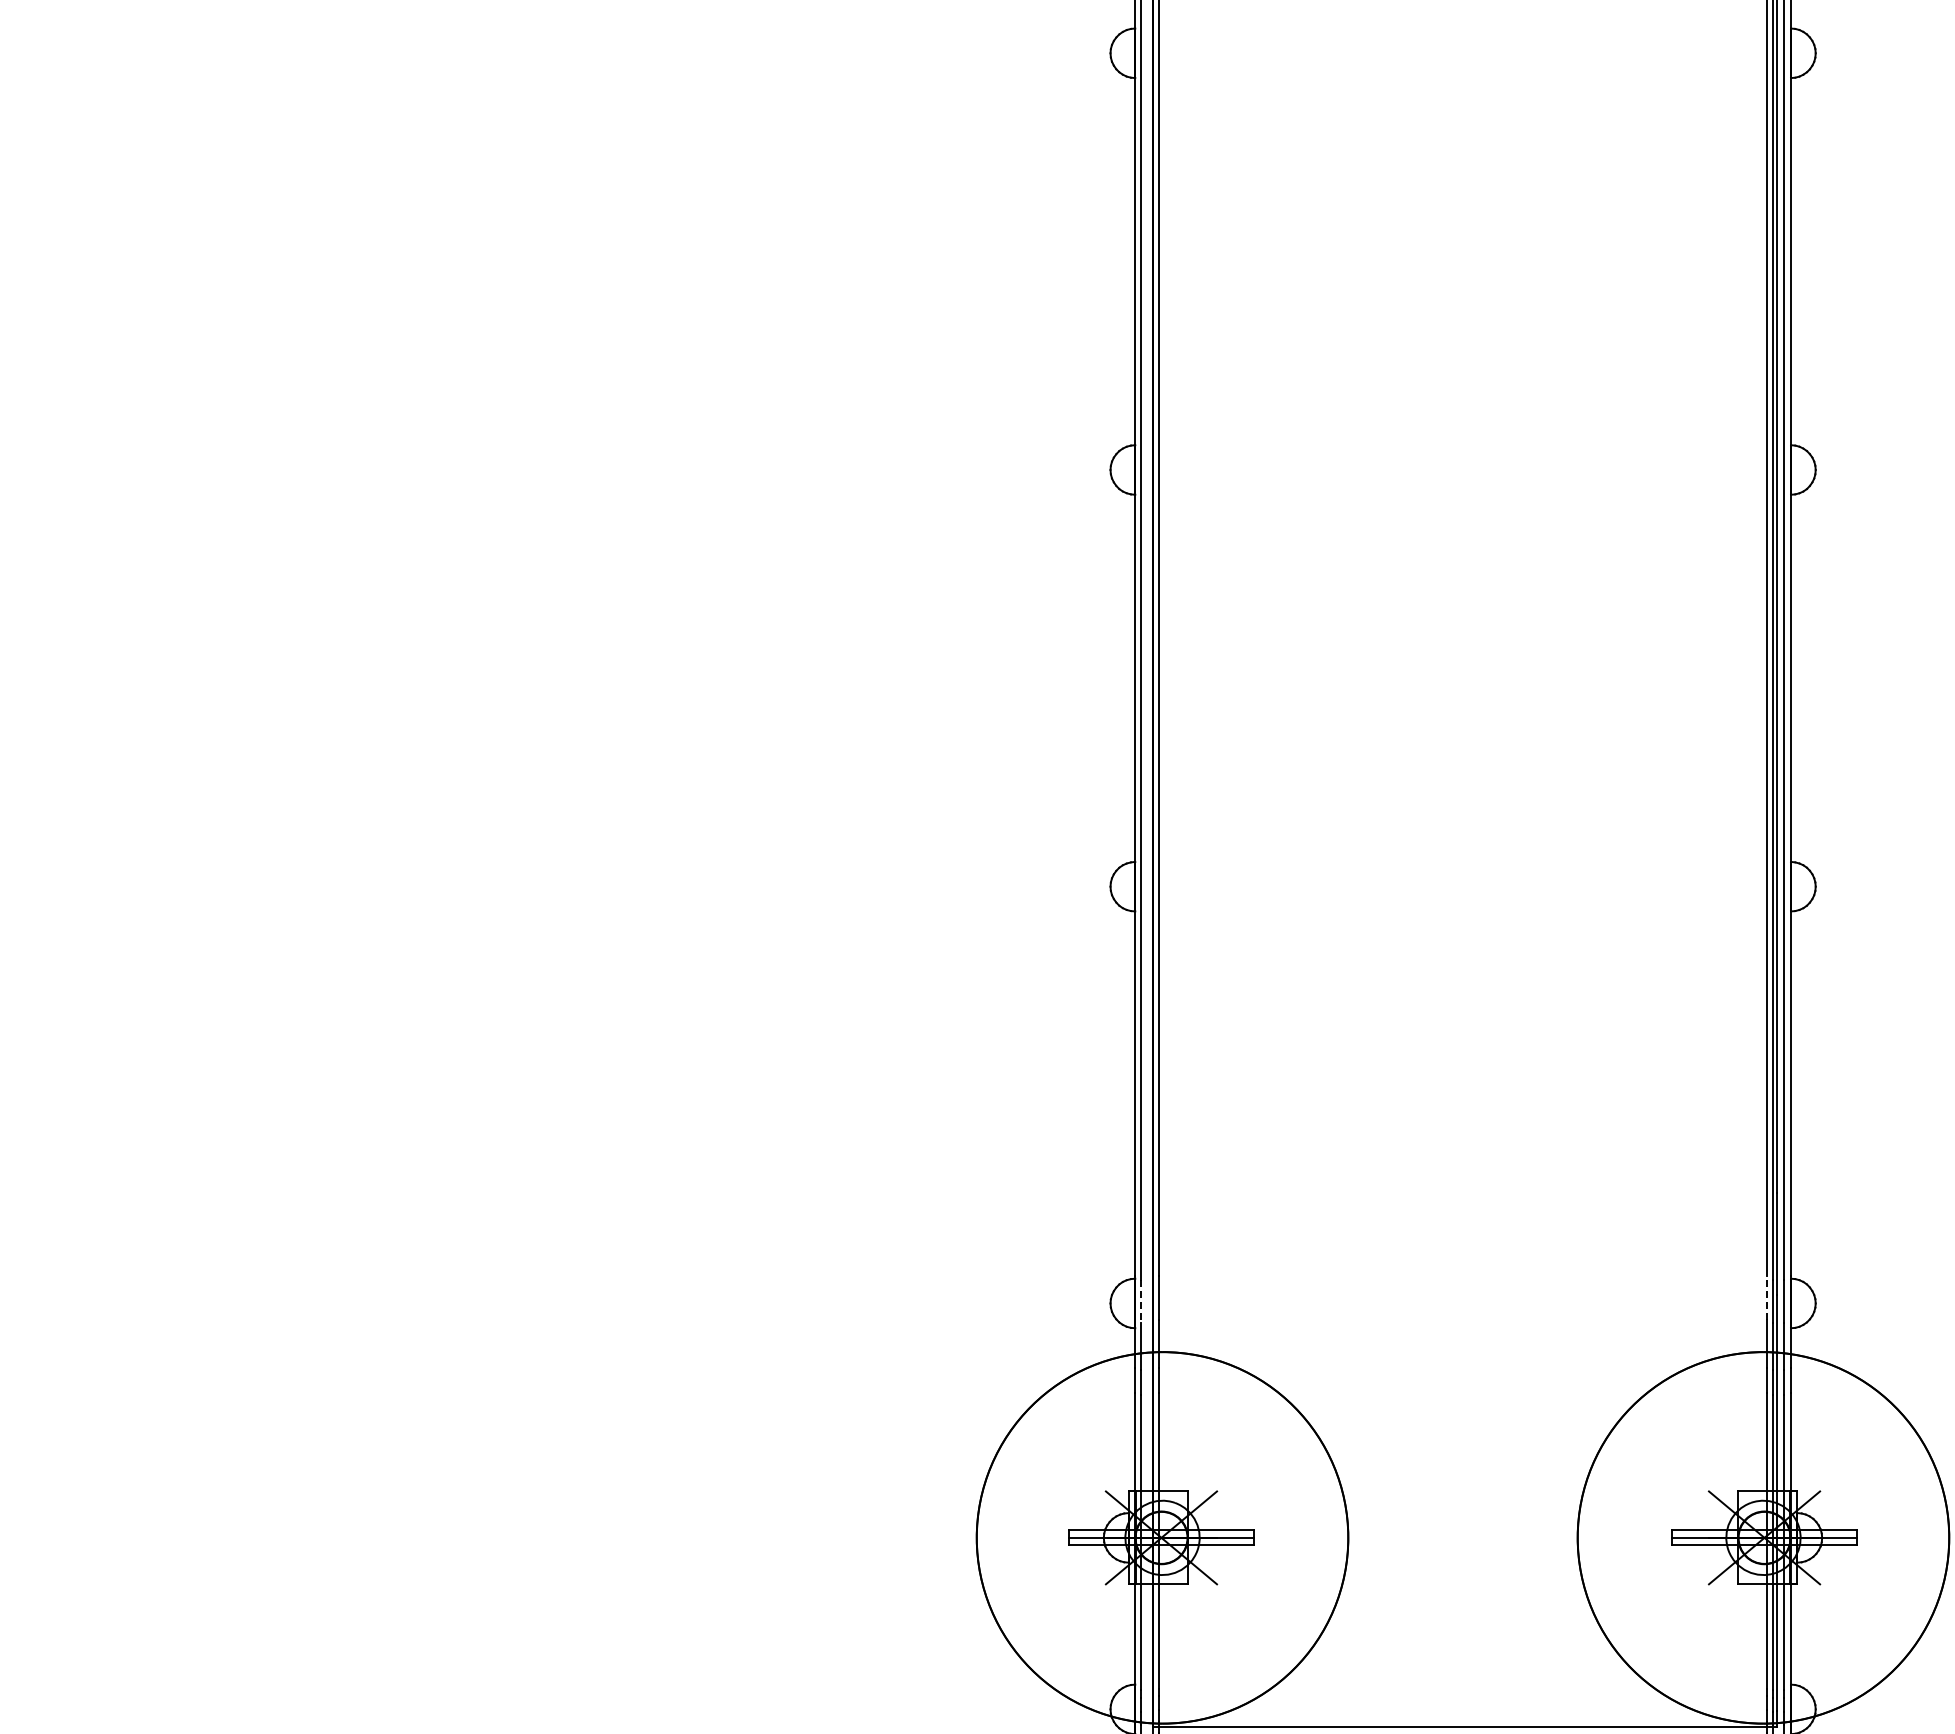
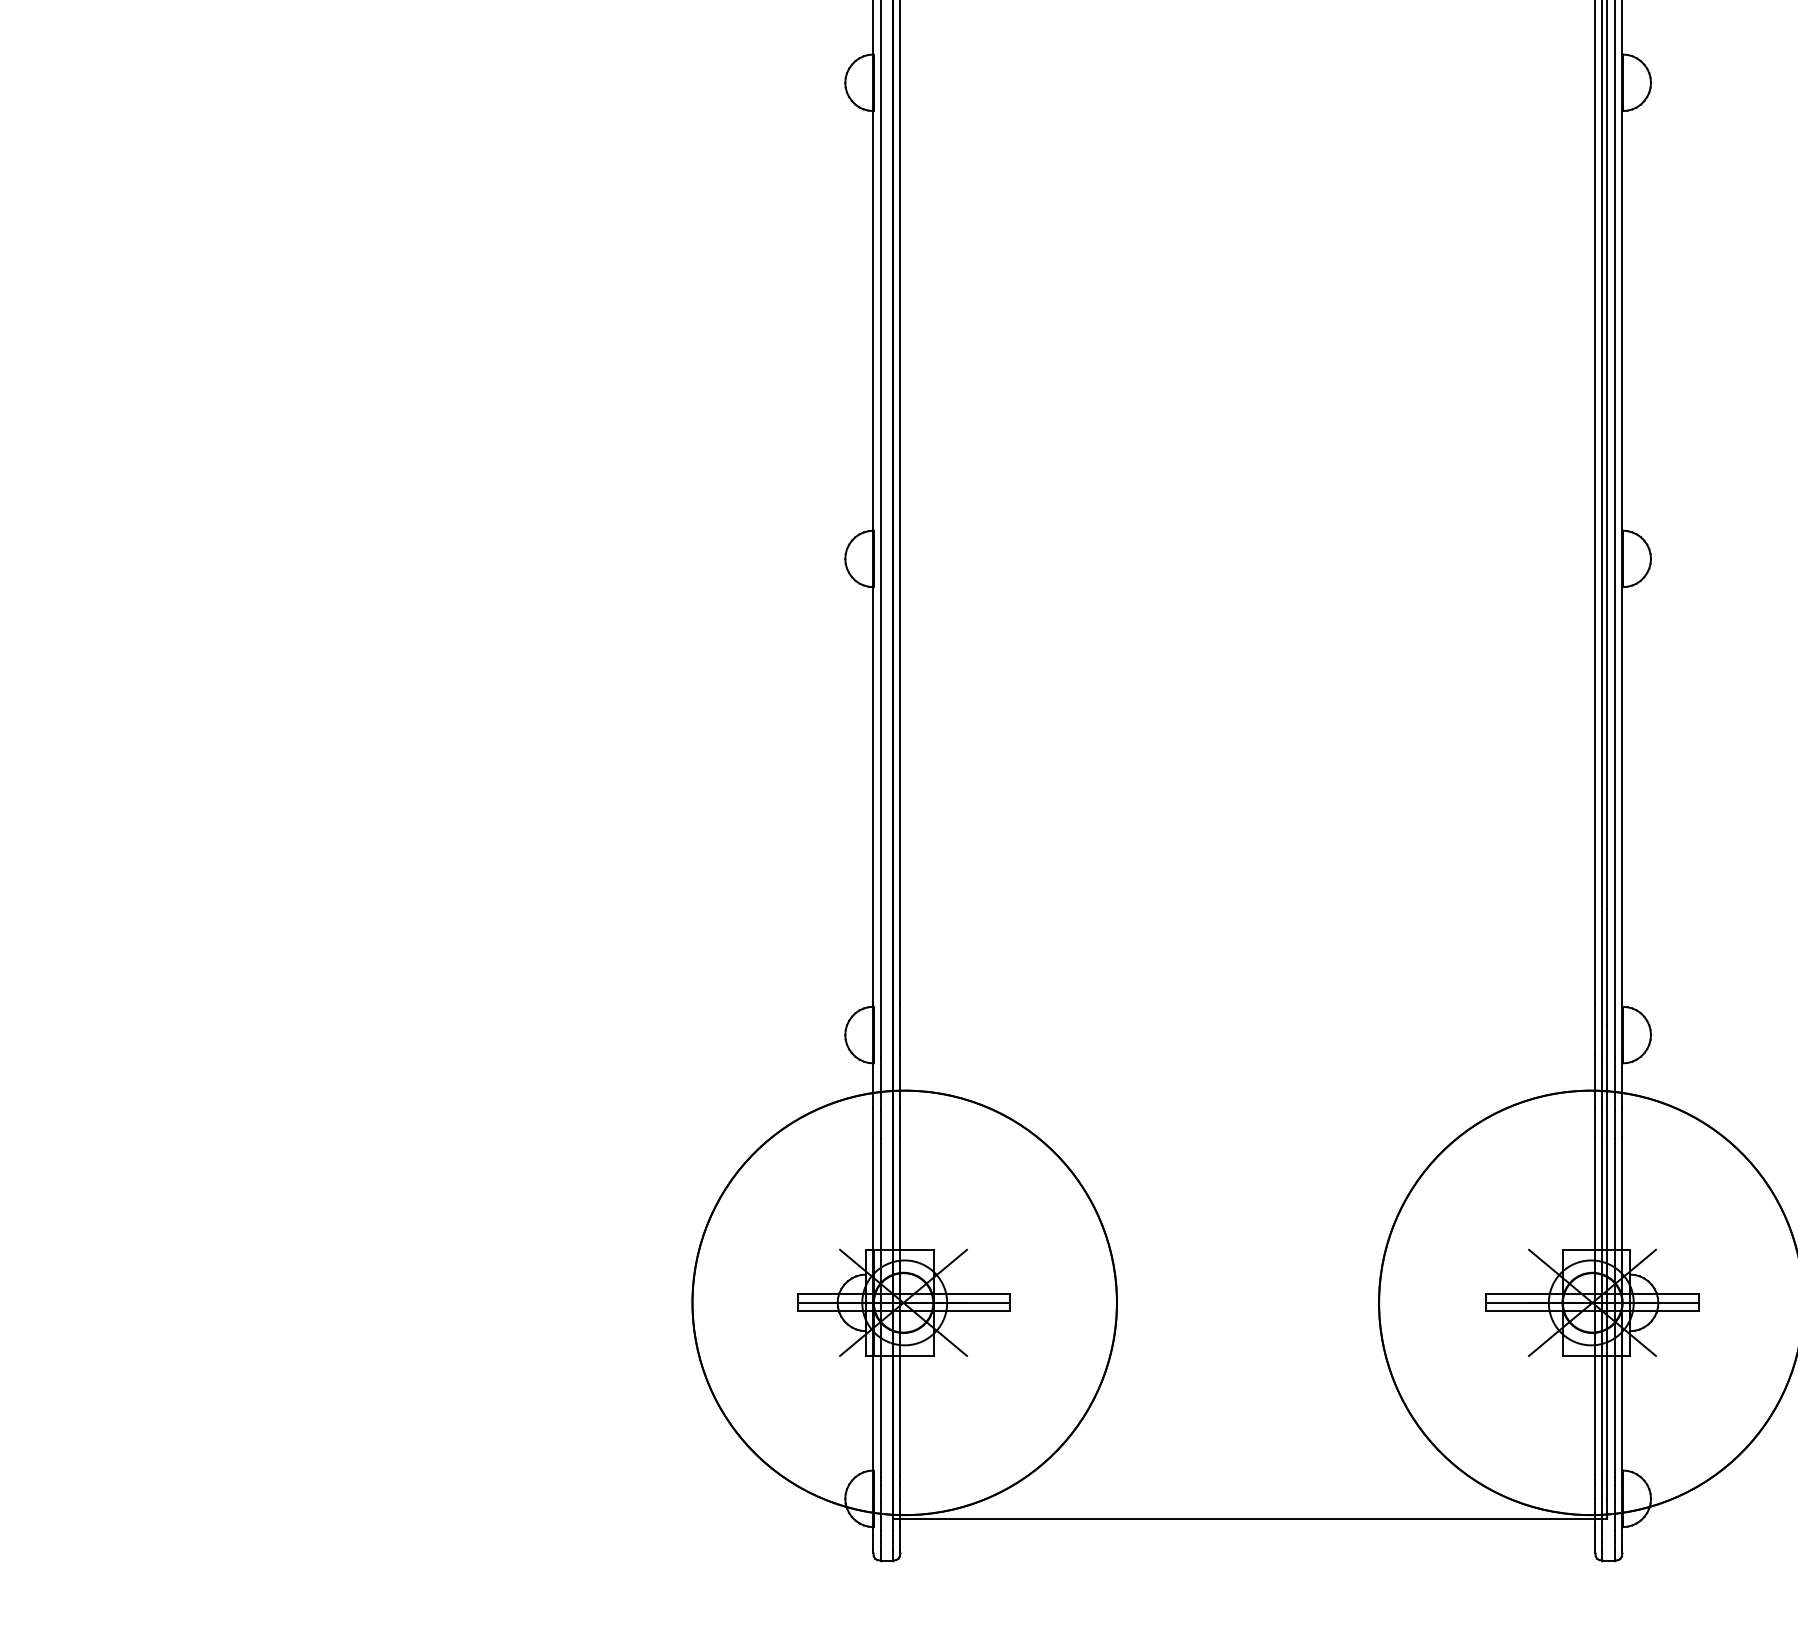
line: (1767, 1297) -> (1595, 1028), dashed -> solid
line: (1141, 1301) -> (880, 1032), dashed -> solid

